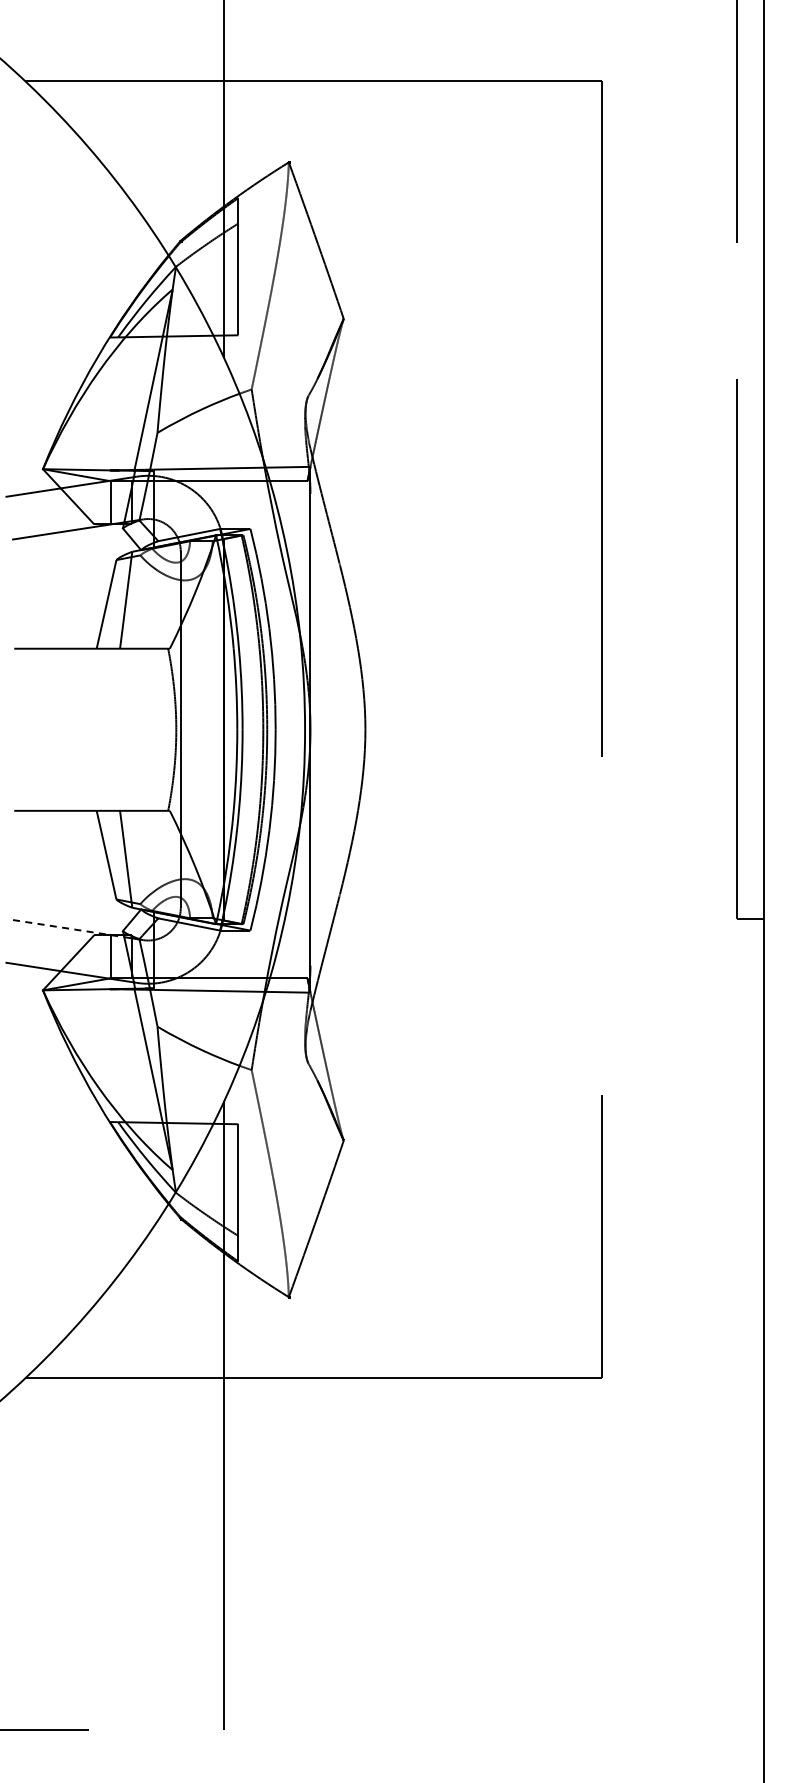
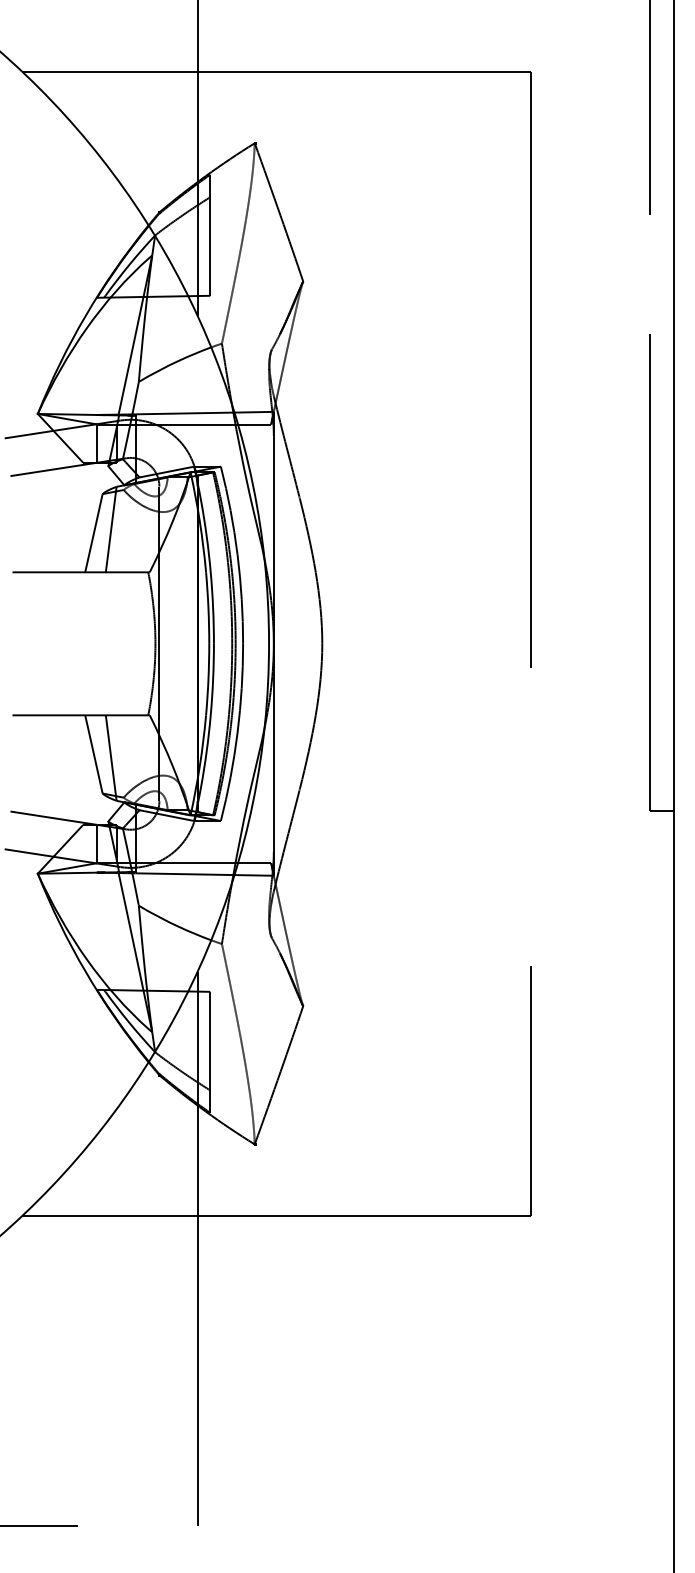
line: (69, 928) -> (61, 819), dashed -> solid

